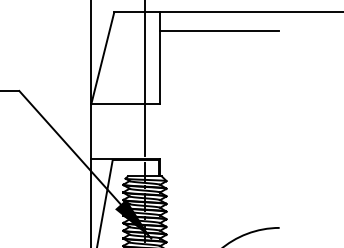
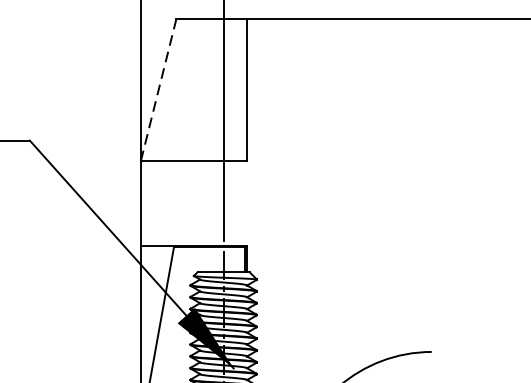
line: (219, 30) -> (338, 47), removed
line: (102, 57) -> (158, 88), solid -> dashed

